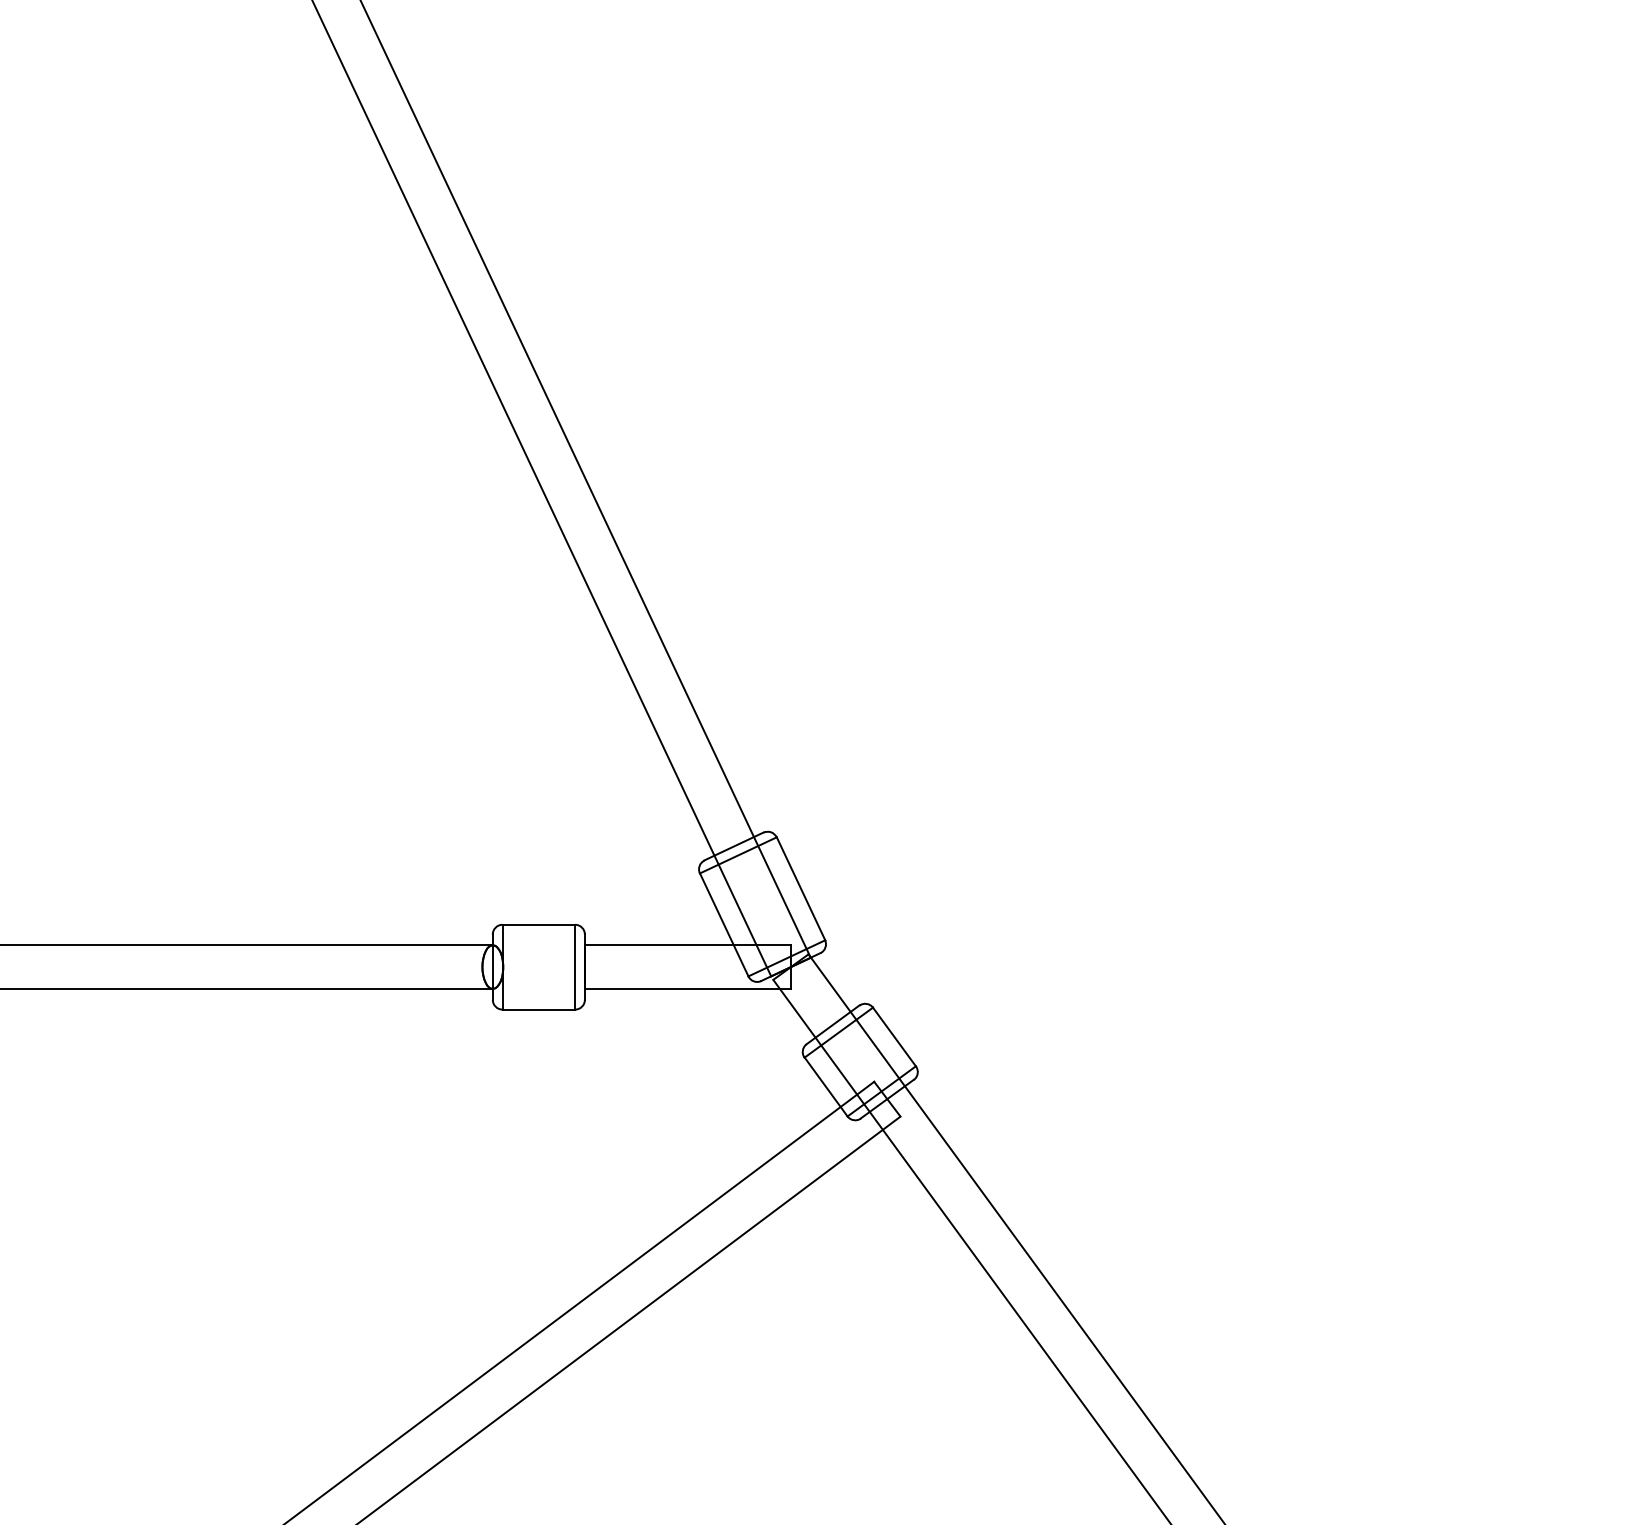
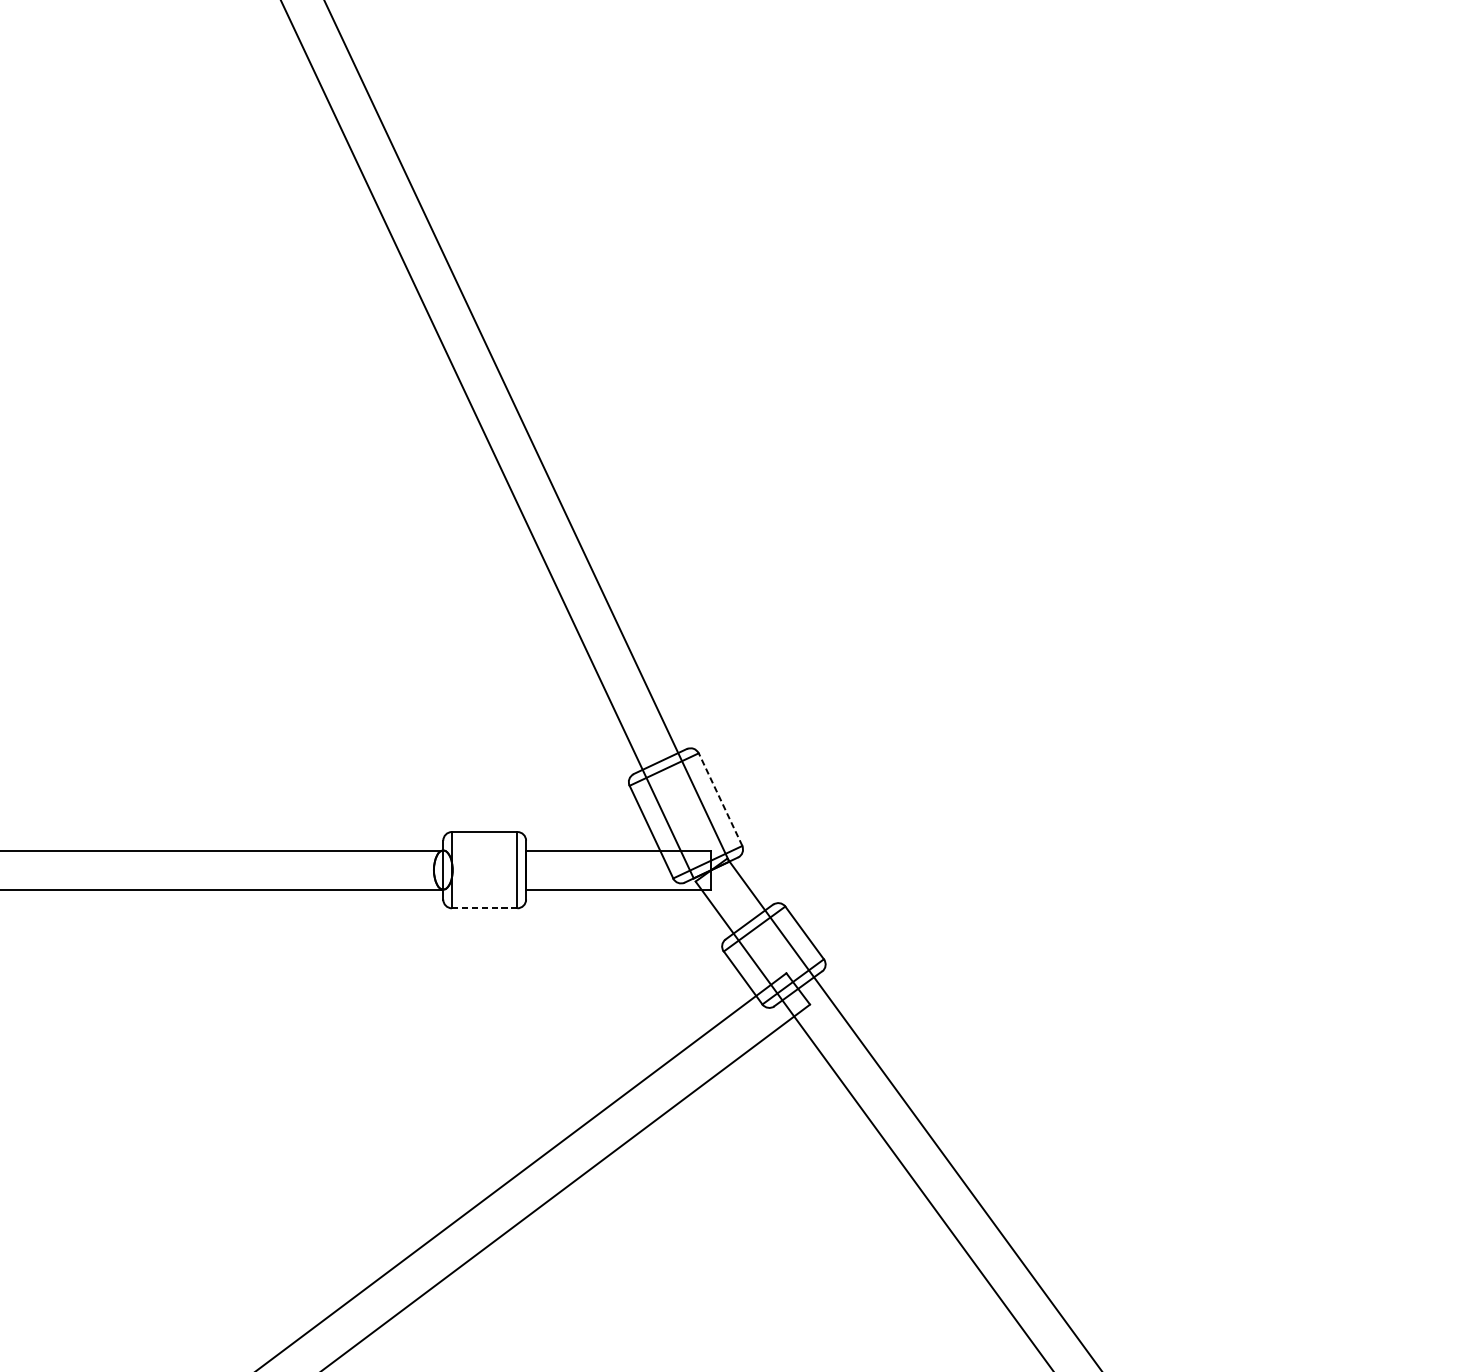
line: (801, 888) -> (721, 799), solid -> dashed
line: (539, 1009) -> (485, 908), solid -> dashed

